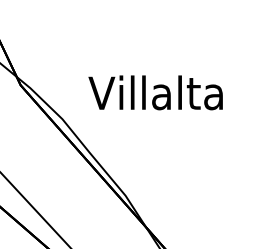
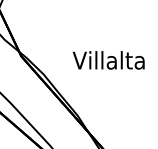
text: (155, 93) -> (108, 60), moved

